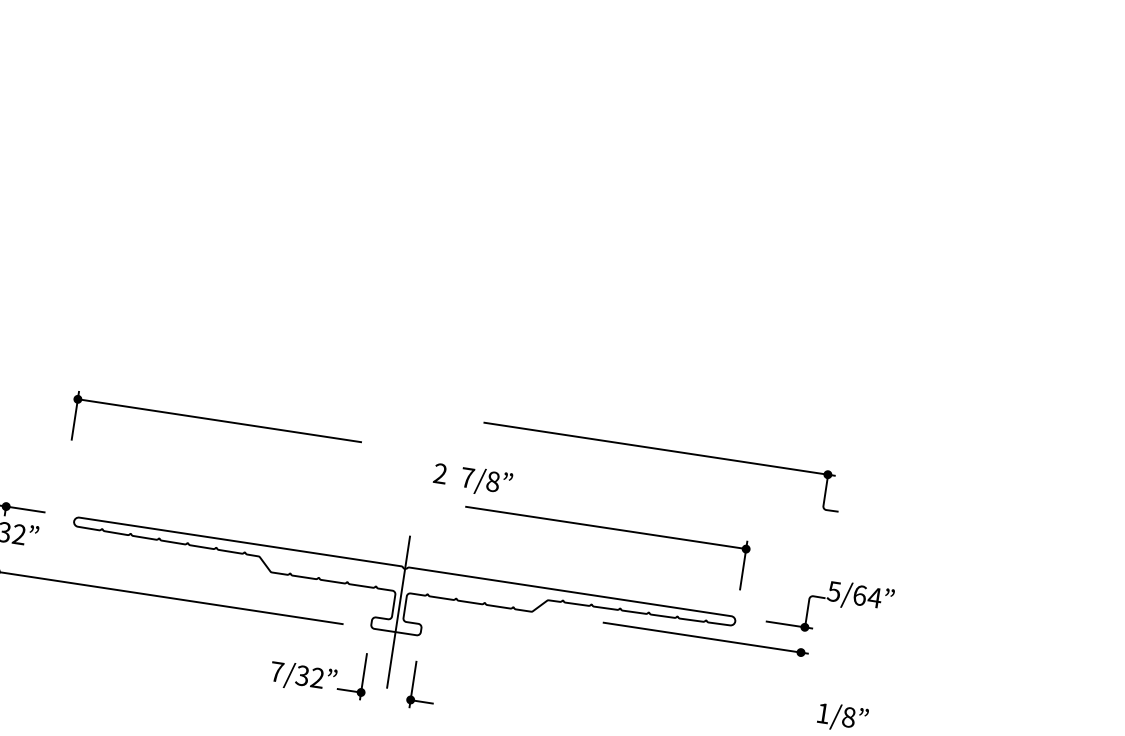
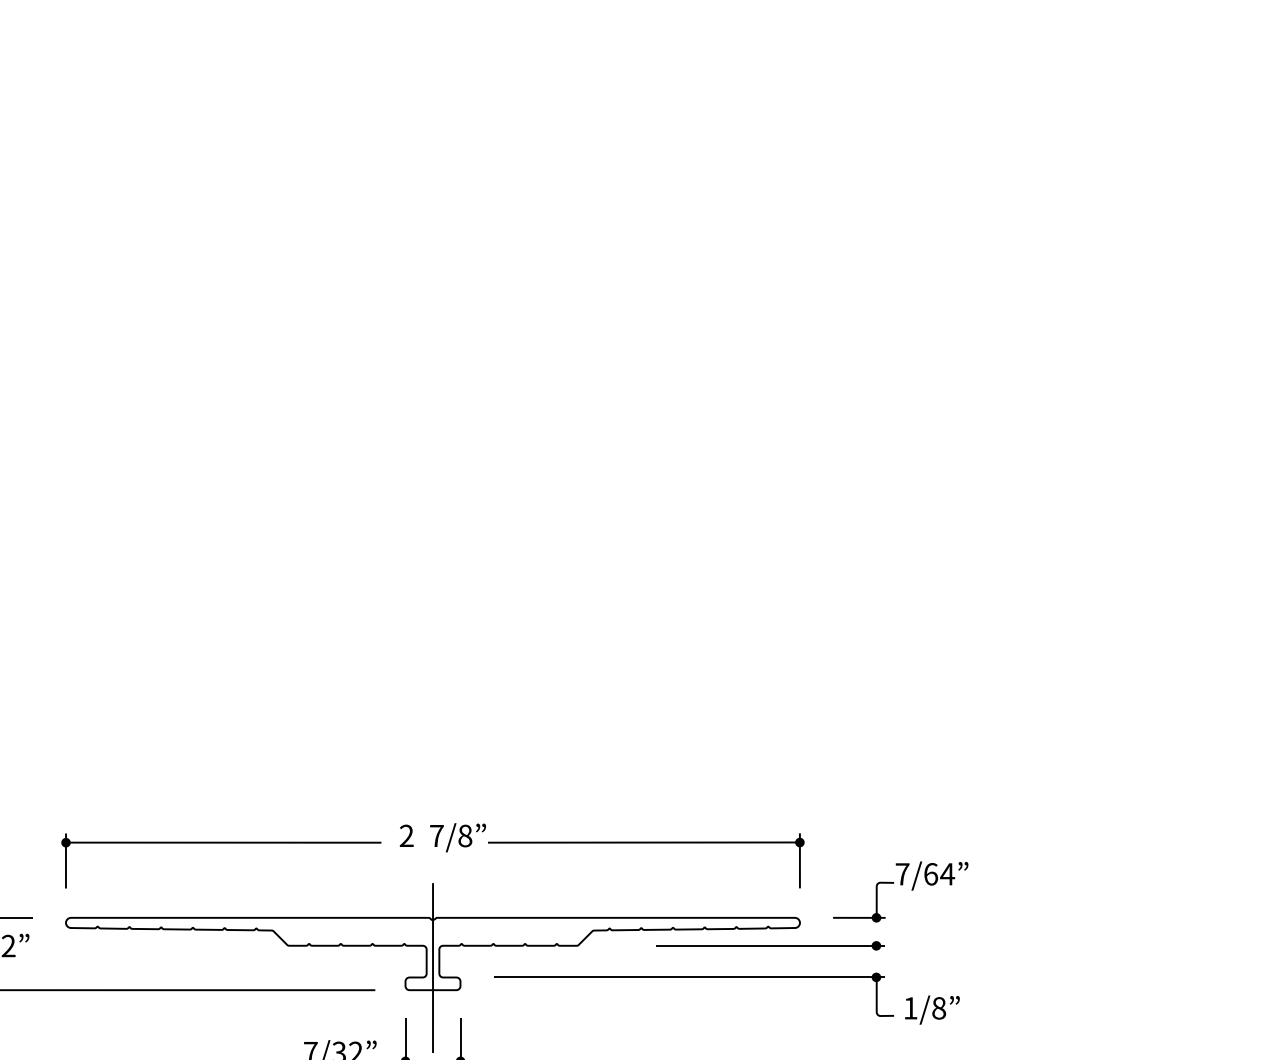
part: (217, 421) -> (221, 843), moved
part: (663, 449) -> (693, 977), moved
text: (472, 480) -> (442, 837), moved
text: (834, 591) -> (902, 874), 5/64 -> 7/64

